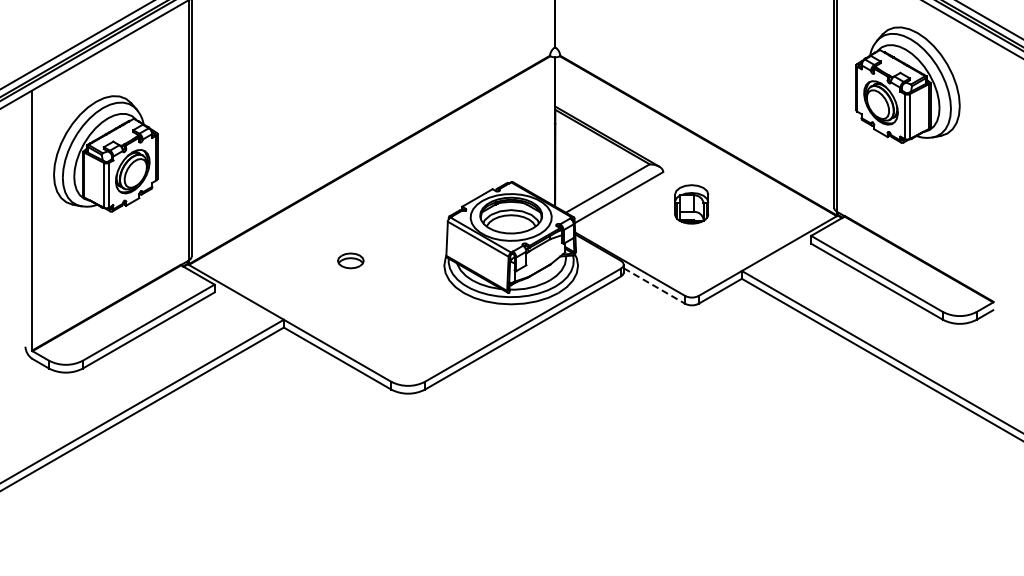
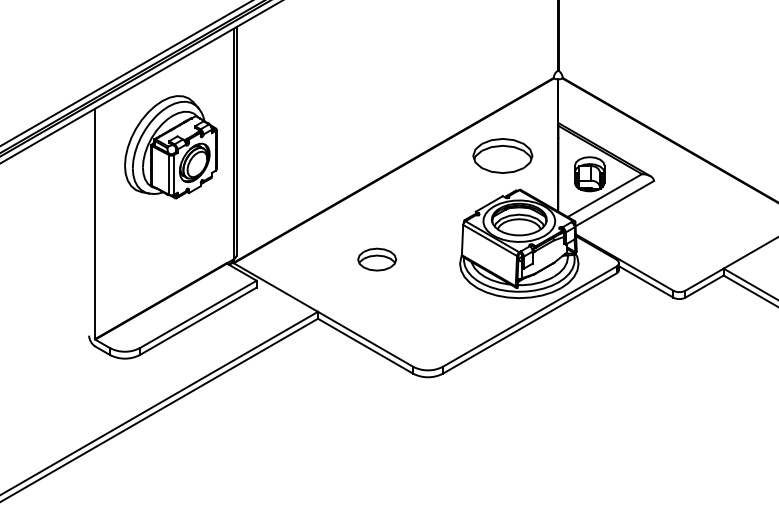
part: (492, 143) -> (502, 155), added
part: (105, 153) -> (170, 146), moved
part: (691, 204) -> (589, 174), moved
part: (350, 260) -> (376, 259), size x1.67
line: (654, 286) -> (646, 282), dashed -> solid

